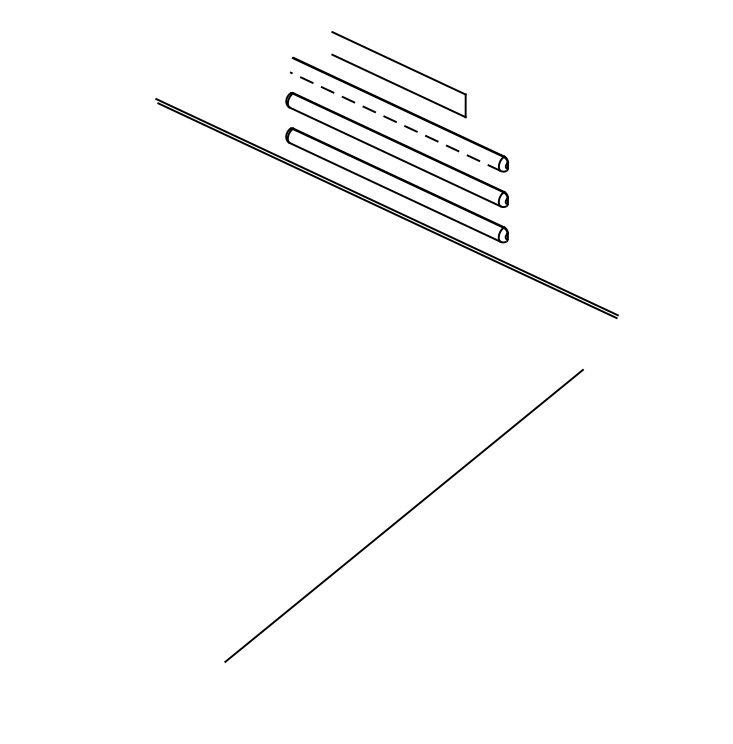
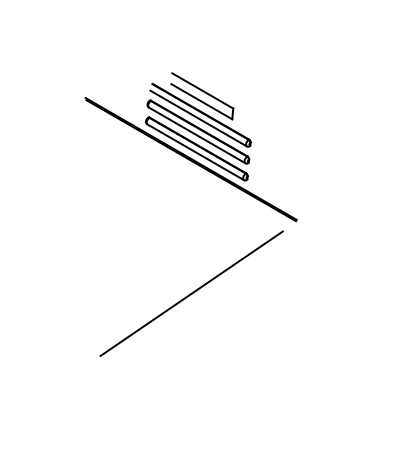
line: (395, 121) -> (198, 118), dashed -> solid
line: (403, 515) -> (191, 293), moved

